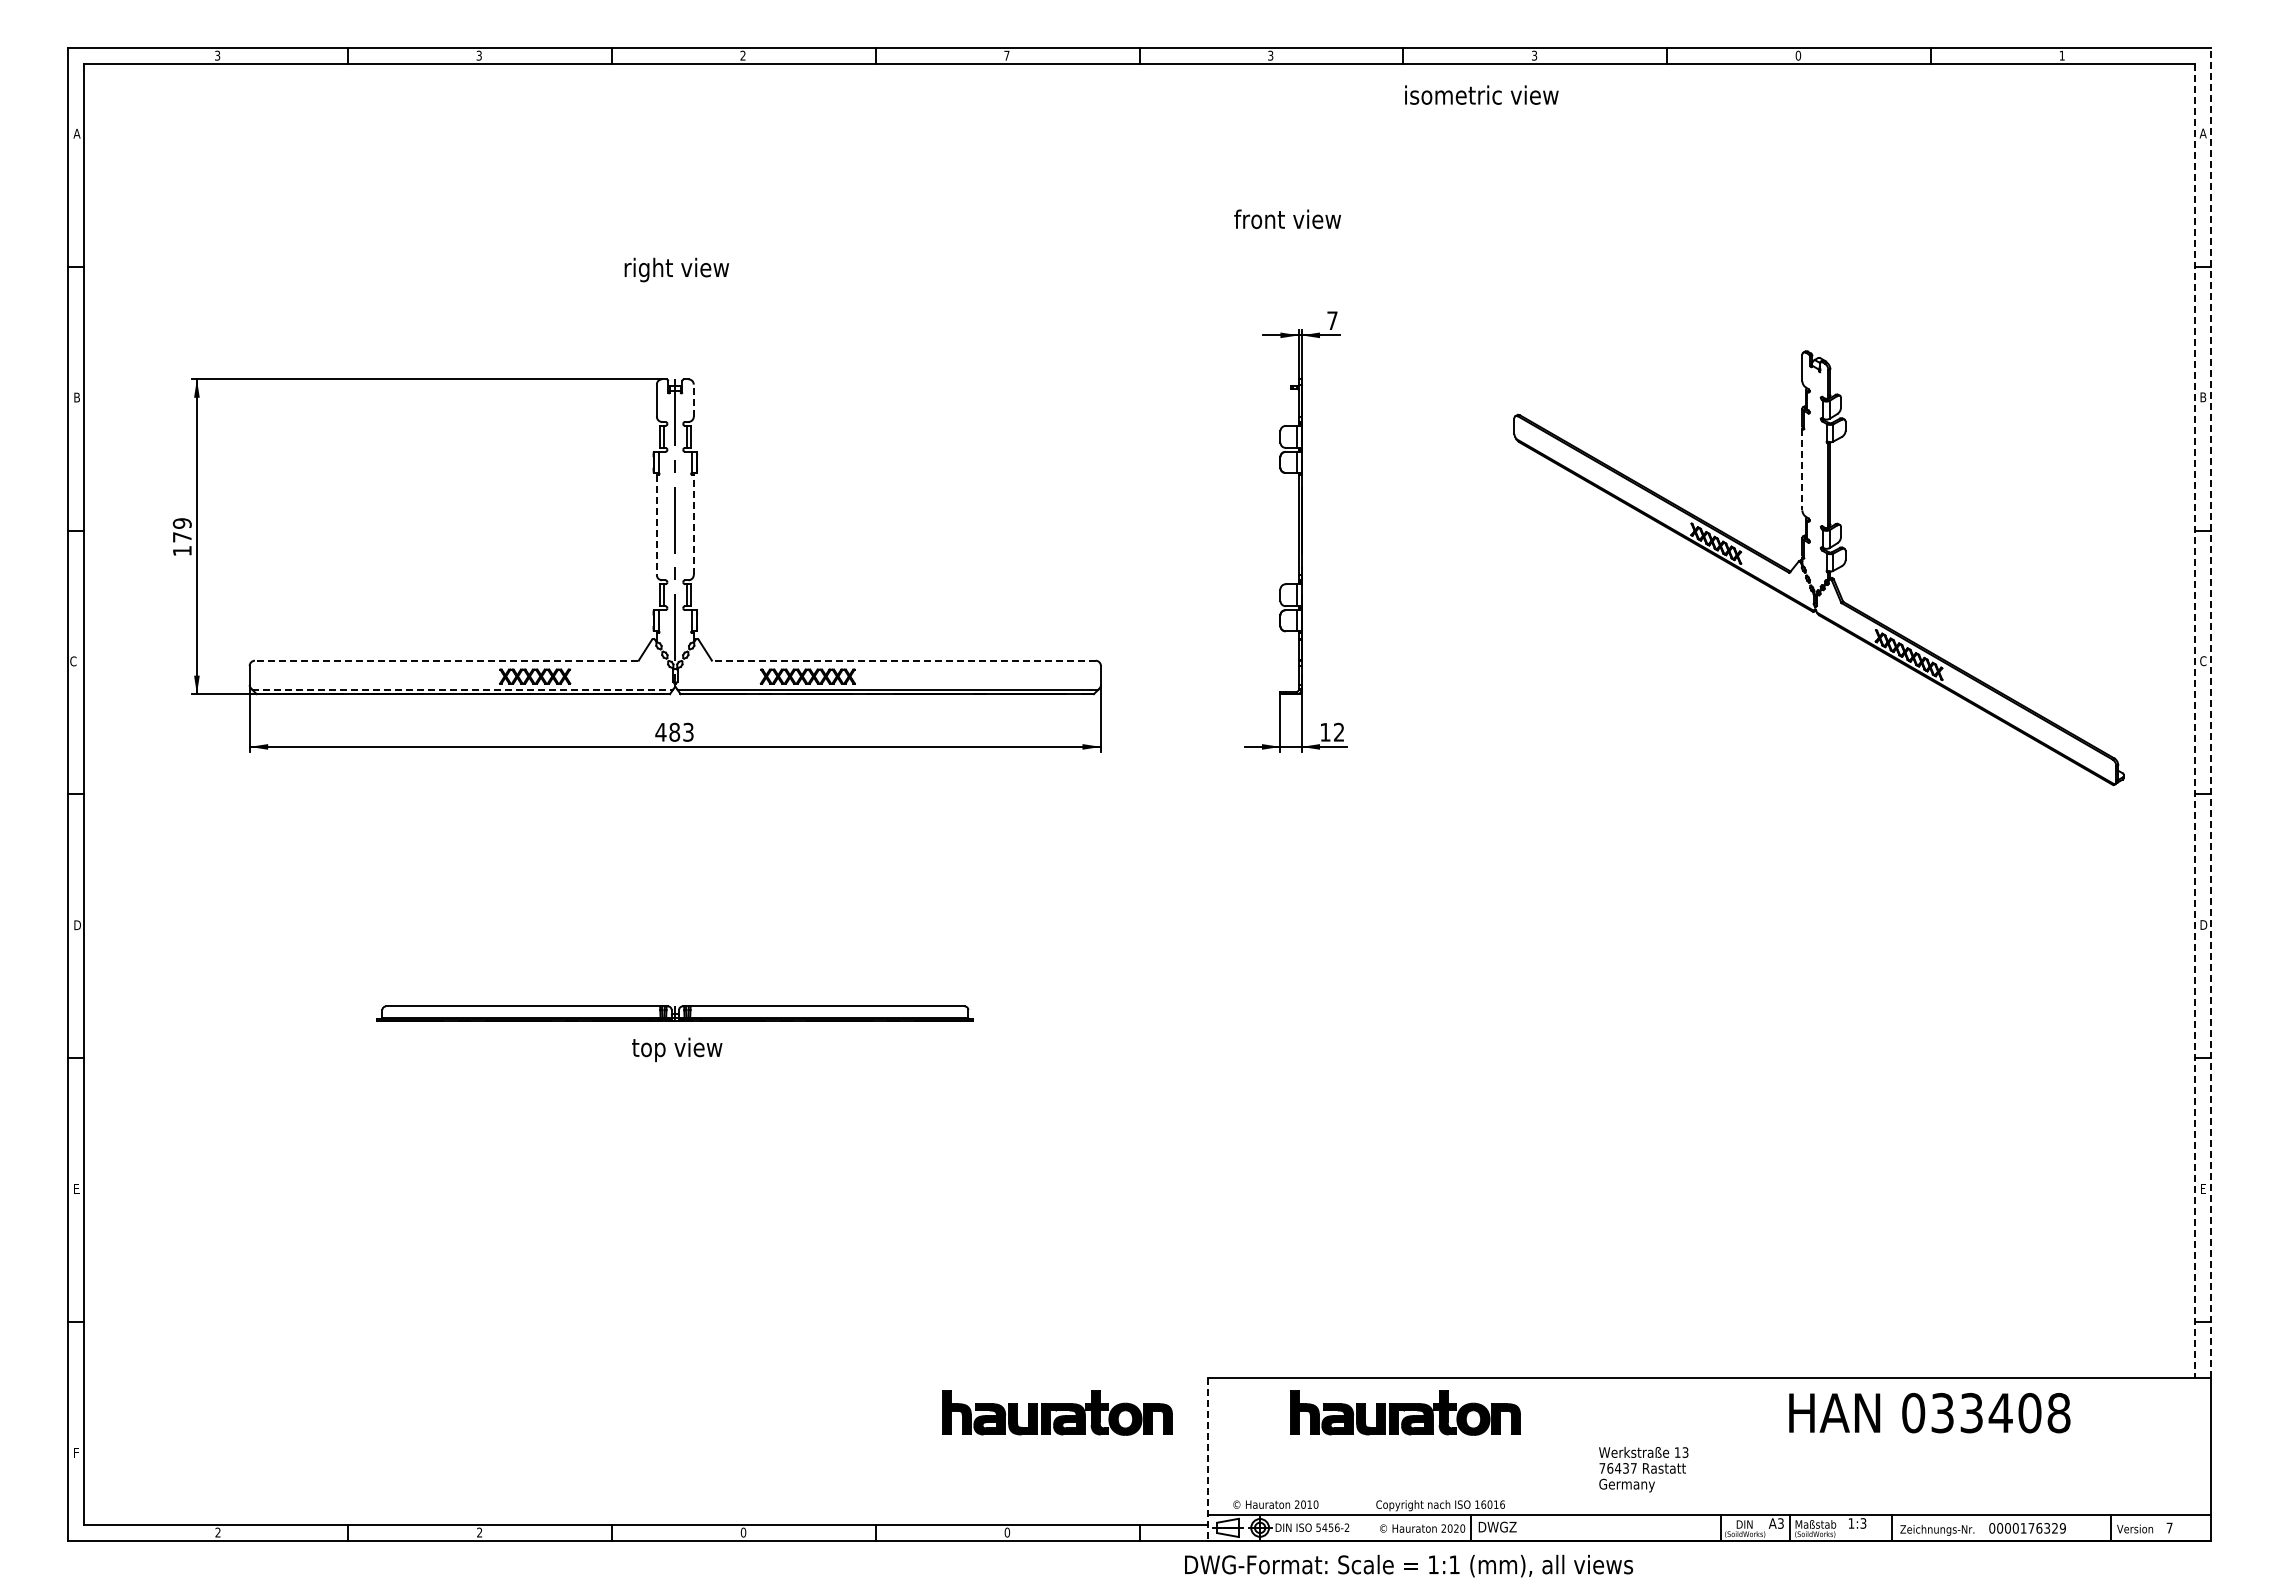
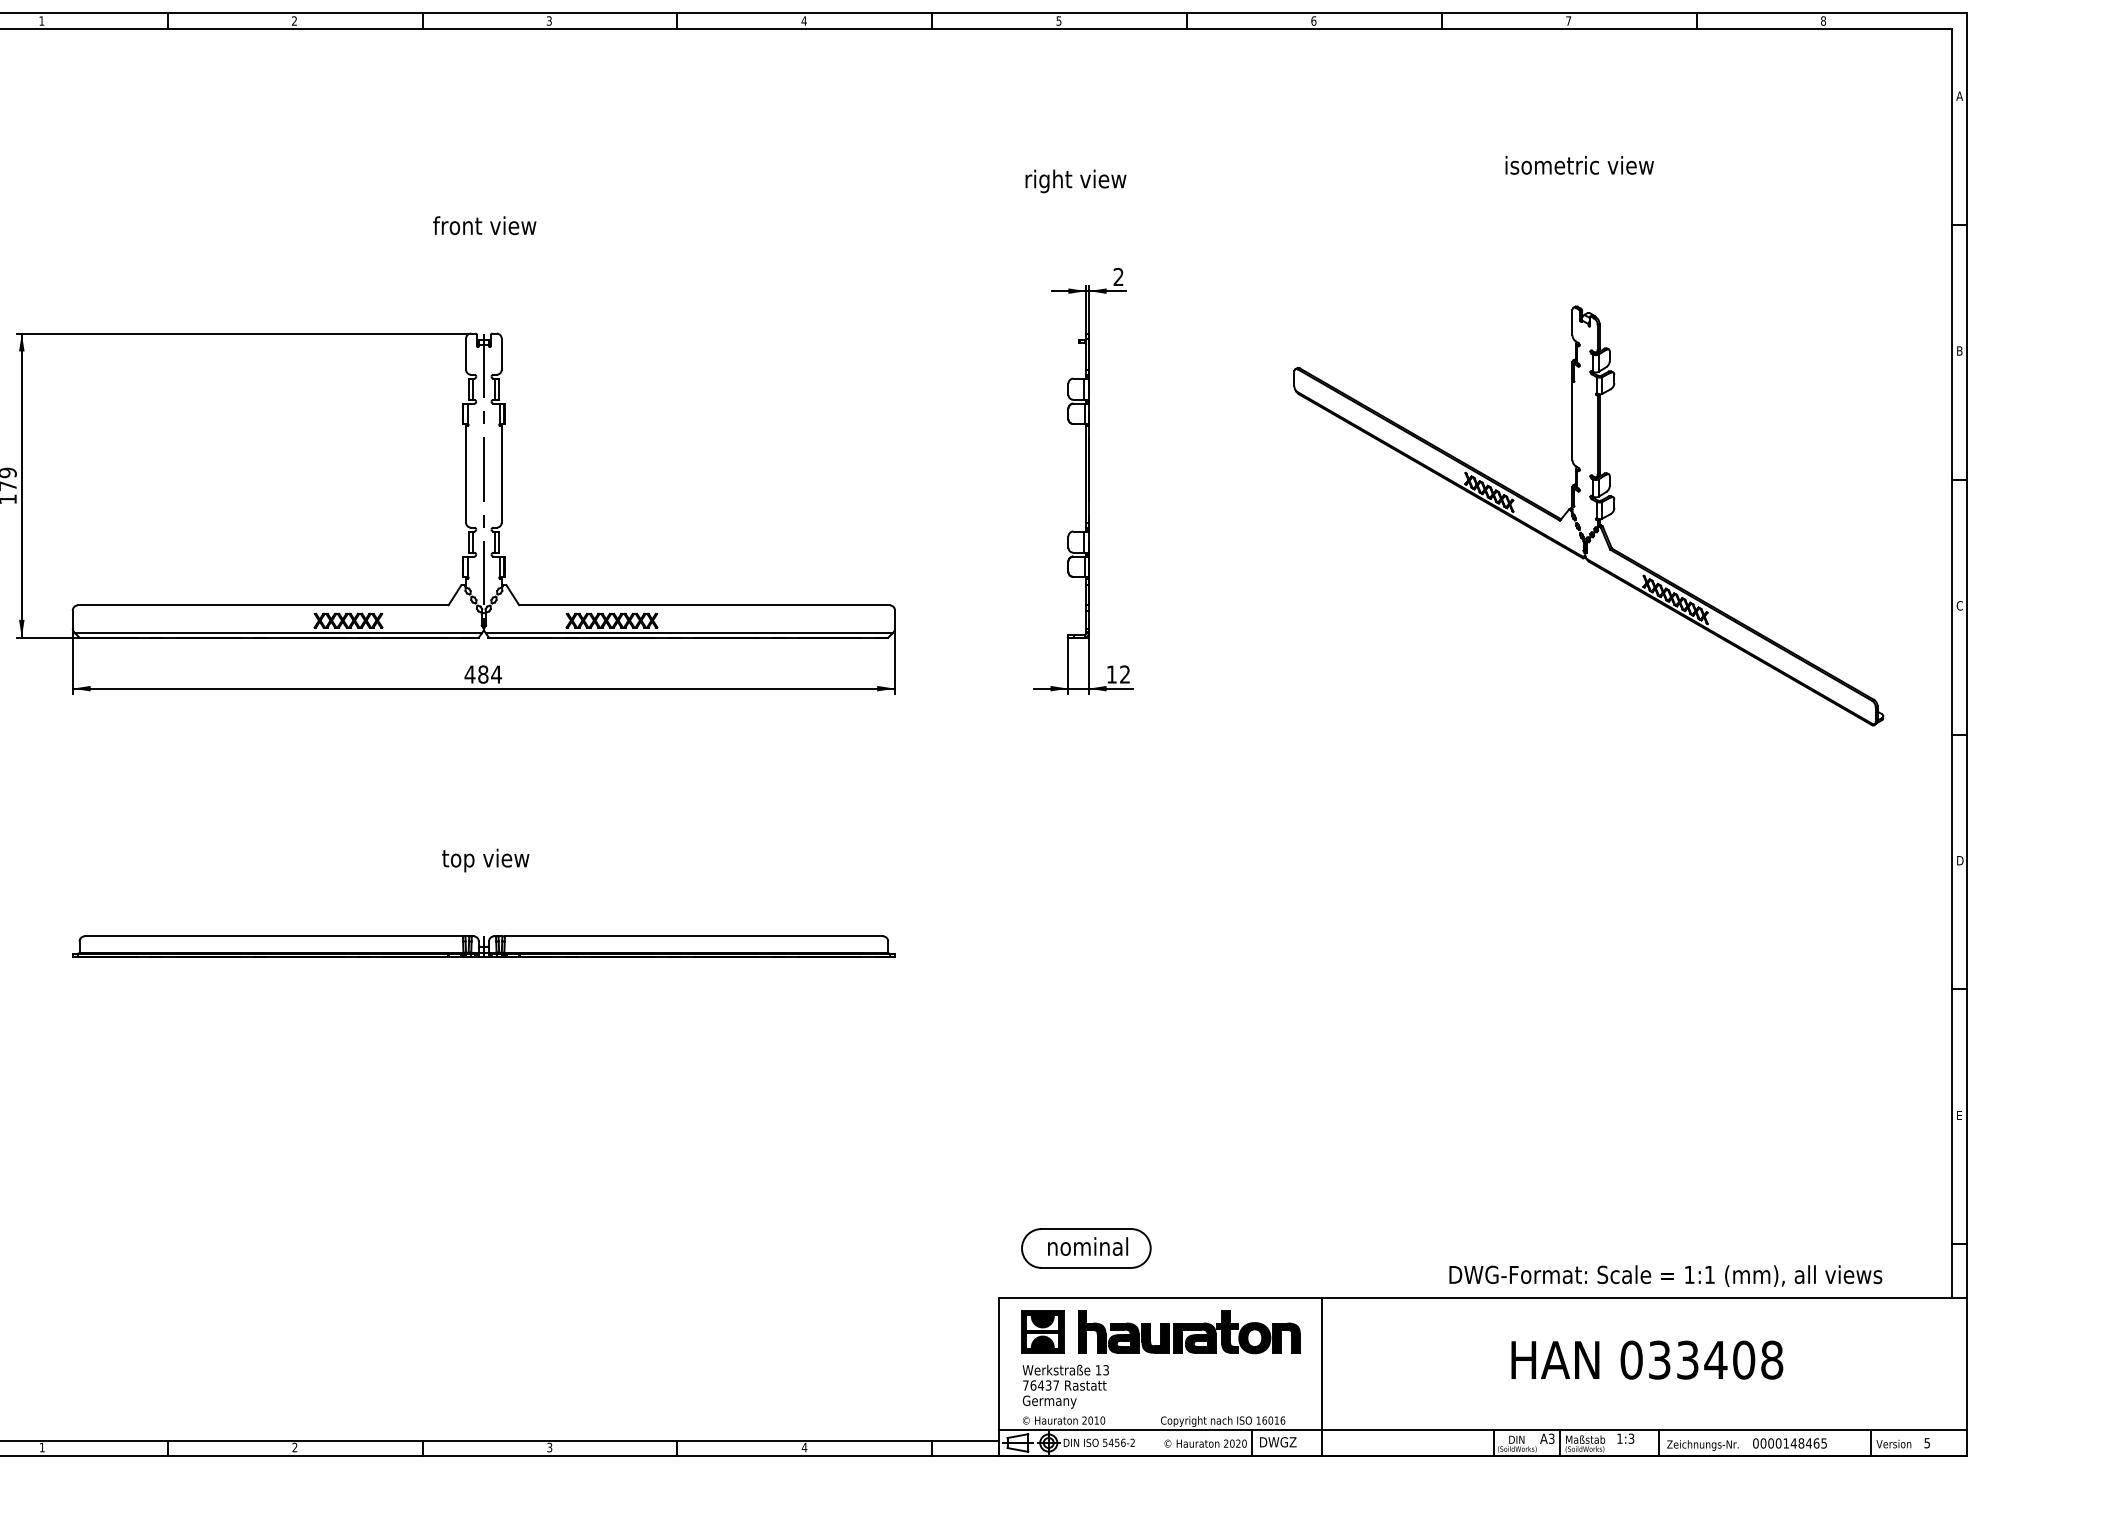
text: (1270, 54) -> (1058, 19), 3 -> 5
text: (217, 55) -> (41, 20), 3 -> 1
text: (478, 55) -> (293, 20), 3 -> 2
text: (742, 55) -> (548, 20), 2 -> 3
text: (1006, 55) -> (803, 20), 7 -> 4
text: (1534, 55) -> (1313, 20), 3 -> 6
text: (1798, 55) -> (1568, 20), 0 -> 7
text: (2061, 55) -> (1822, 20), 1 -> 8
text: (1481, 94) -> (1579, 164), moved
text: (1287, 221) -> (1075, 181), front view -> right view
text: (675, 269) -> (484, 227), right view -> front view
text: (1332, 320) -> (1118, 276), 7 -> 2
line: (693, 400) -> (501, 354), dashed -> solid
line: (1802, 469) -> (1572, 420), dashed -> solid
line: (693, 524) -> (501, 473), dashed -> solid
line: (656, 525) -> (465, 474), dashed -> solid
line: (446, 660) -> (262, 605), dashed -> solid
line: (904, 660) -> (705, 605), dashed -> solid
line: (463, 689) -> (279, 633), dashed -> solid
line: (2210, 712) -> (1966, 655), dashed -> solid
line: (2194, 720) -> (1951, 663), dashed -> solid
text: (688, 731) -> (496, 673), 483 -> 484
part: (675, 1013) -> (484, 946), size x1.43
text: (677, 1049) -> (486, 860), moved
part: (1298, 1326) -> (1085, 1248), added
part: (1057, 1412) -> (853, 1331), removed
part: (1253, 1412) -> (1042, 1331), added
text: (1929, 1413) -> (1647, 1360), moved
line: (1208, 1459) -> (998, 1376), dashed -> solid
line: (1543, 1459) -> (1322, 1376), added
text: (1643, 1469) -> (1065, 1386), moved
text: (2169, 1527) -> (1927, 1442), 7 -> 5
text: (2046, 1528) -> (1808, 1443), 0000176329 -> 0000148465
text: (217, 1532) -> (41, 1447), 2 -> 1
text: (743, 1532) -> (549, 1447), 0 -> 3
text: (1007, 1532) -> (804, 1447), 0 -> 4
text: (1409, 1565) -> (1666, 1275), moved

